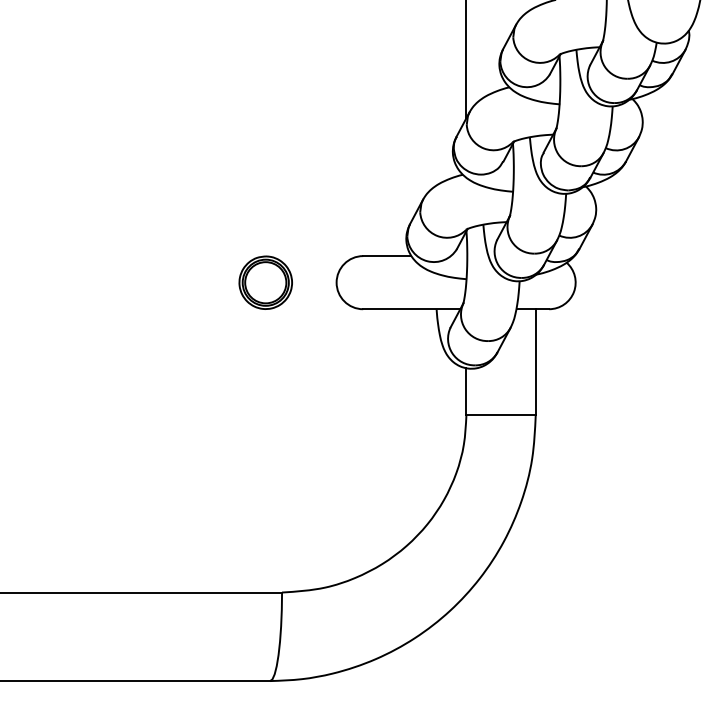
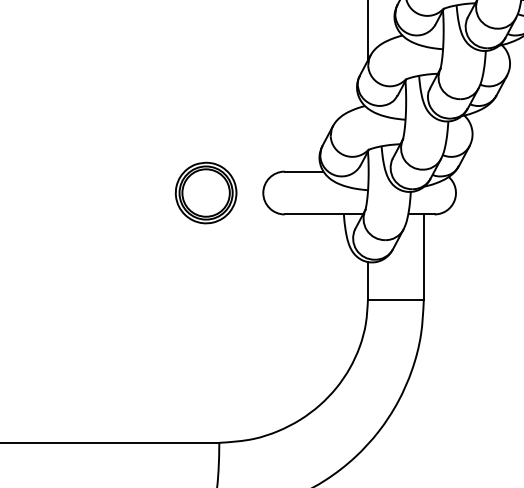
part: (265, 282) -> (205, 192), size x1.43

